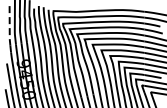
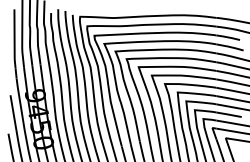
line: (9, 27) -> (14, 41), dashed -> solid

